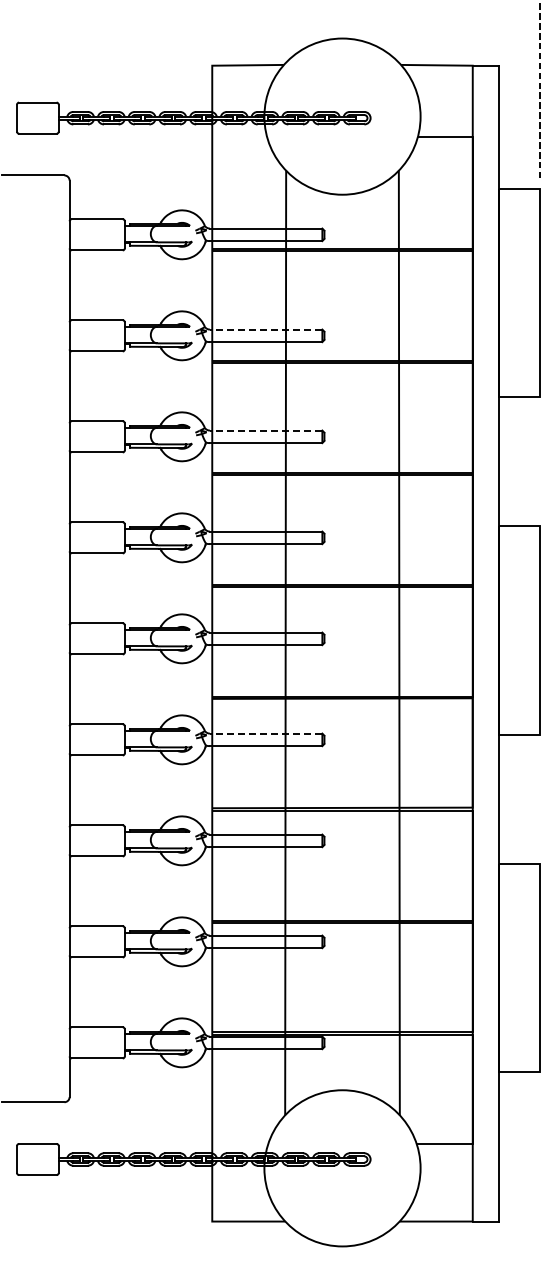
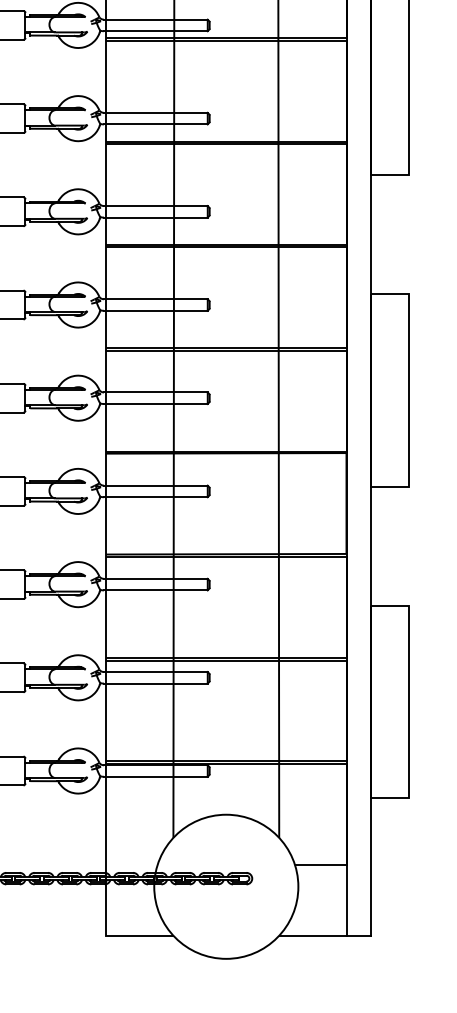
line: (265, 329) -> (155, 112), dashed -> solid
line: (265, 430) -> (155, 205), dashed -> solid
line: (265, 733) -> (155, 485), dashed -> solid

